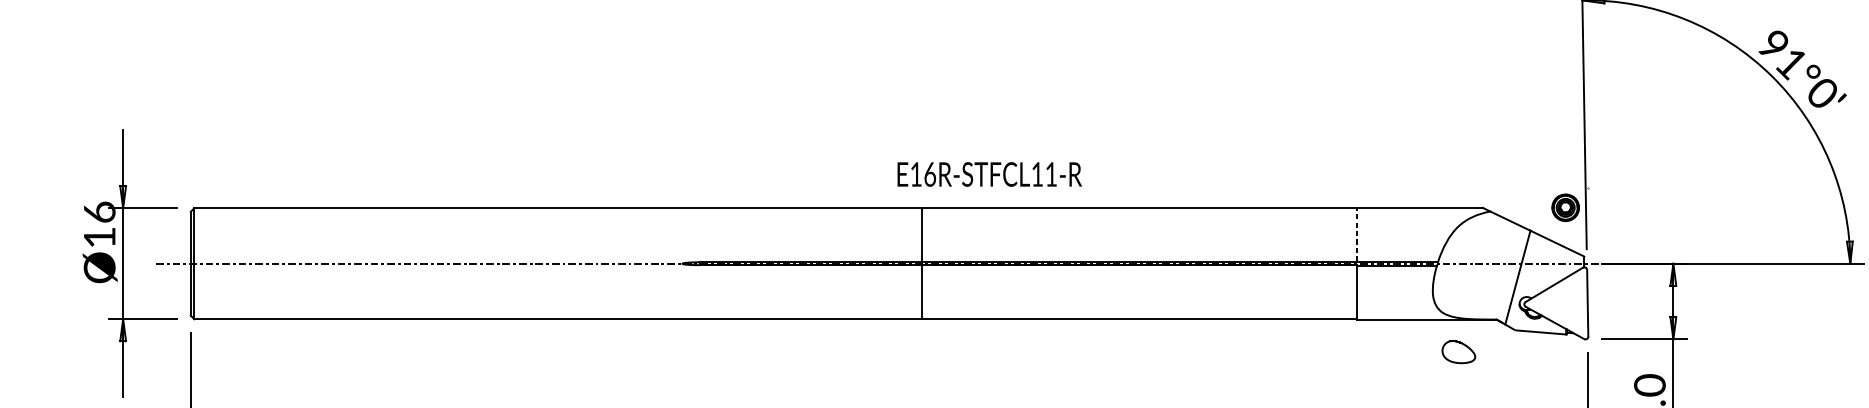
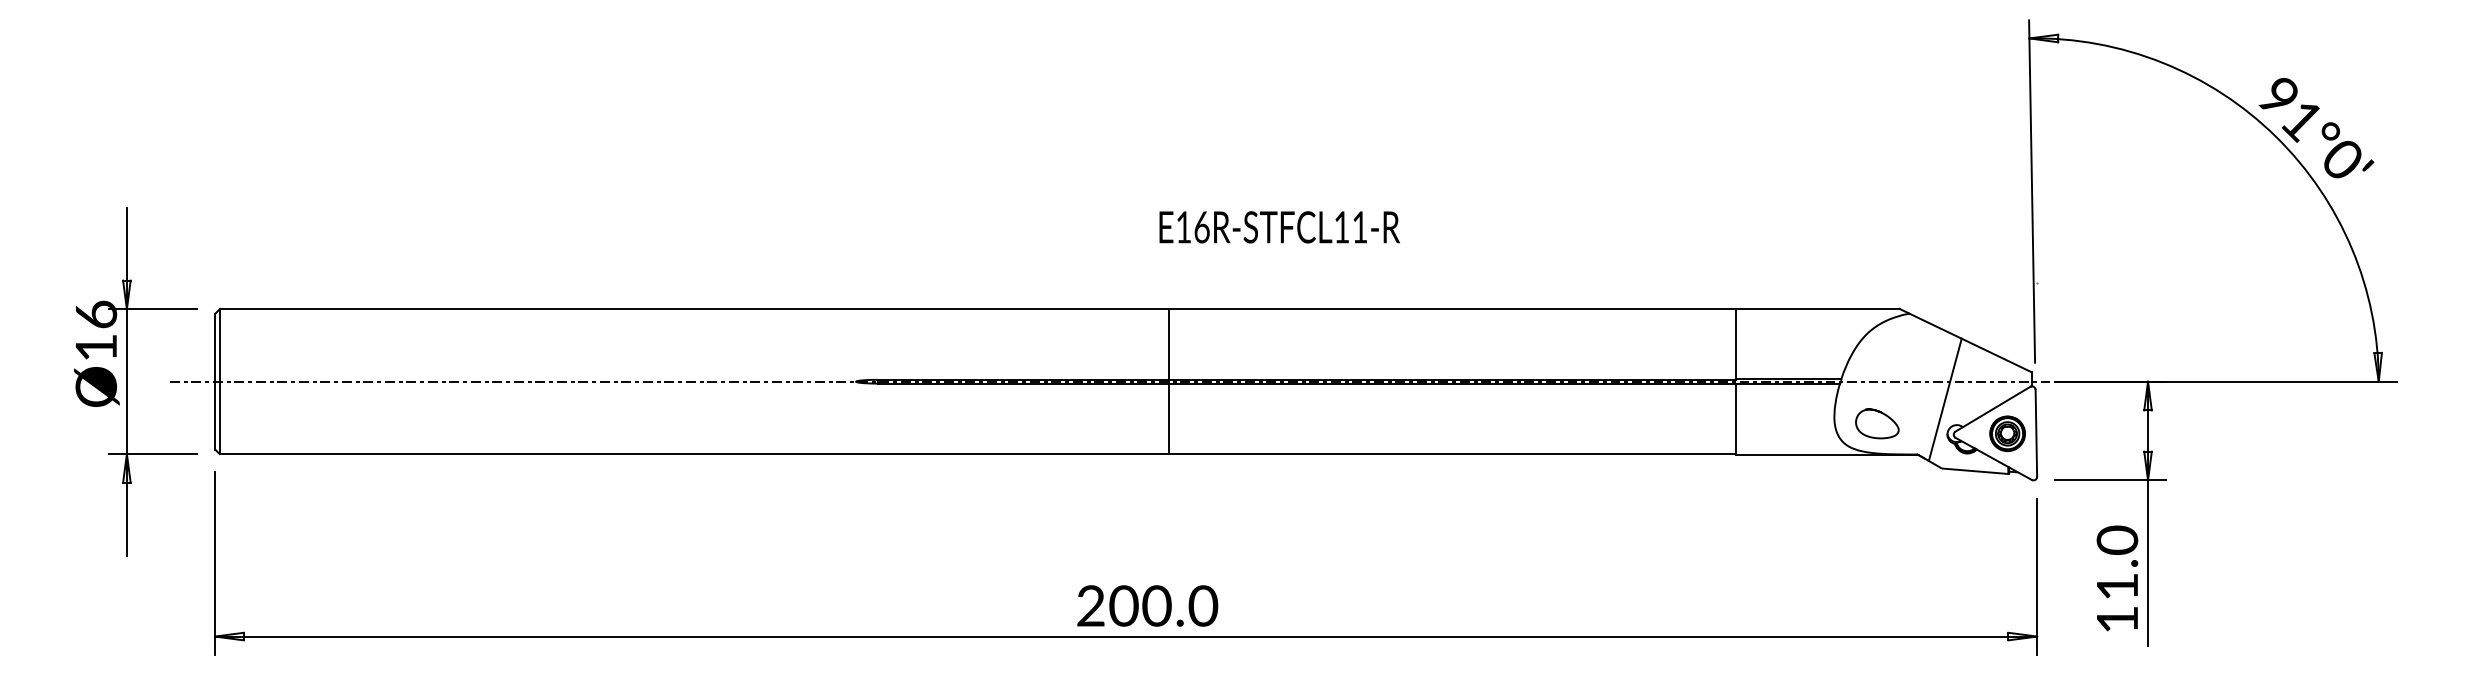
text: (989, 174) -> (1279, 227), moved
part: (1565, 207) -> (2007, 433), moved
line: (1357, 234) -> (1736, 343), dashed -> solid
curve: (1462, 344) -> (1882, 414), moved

